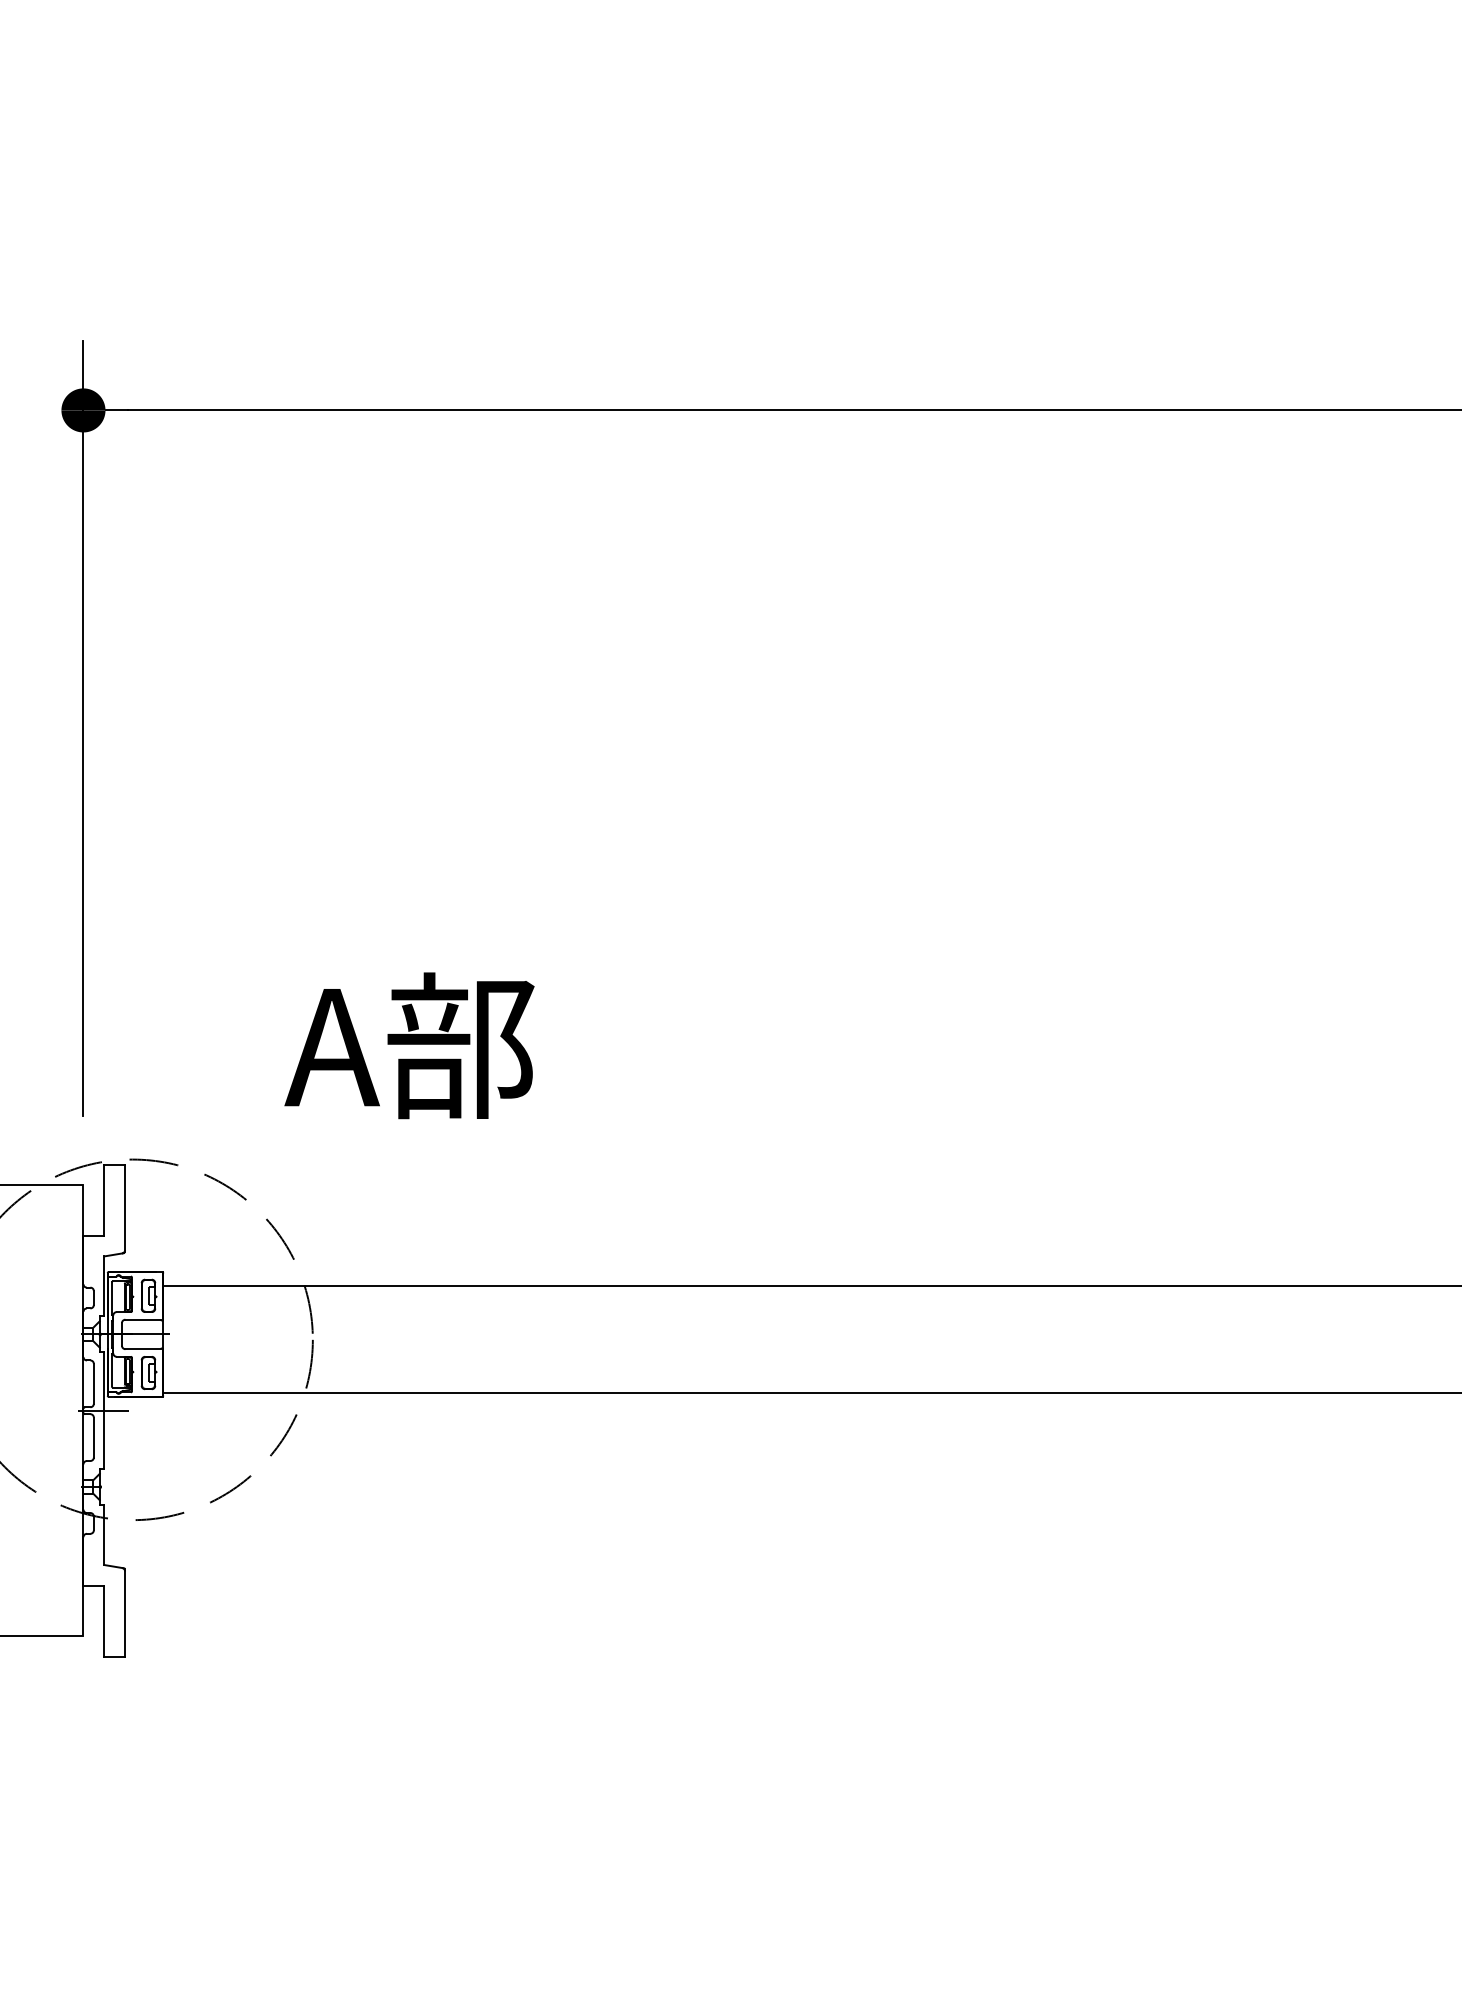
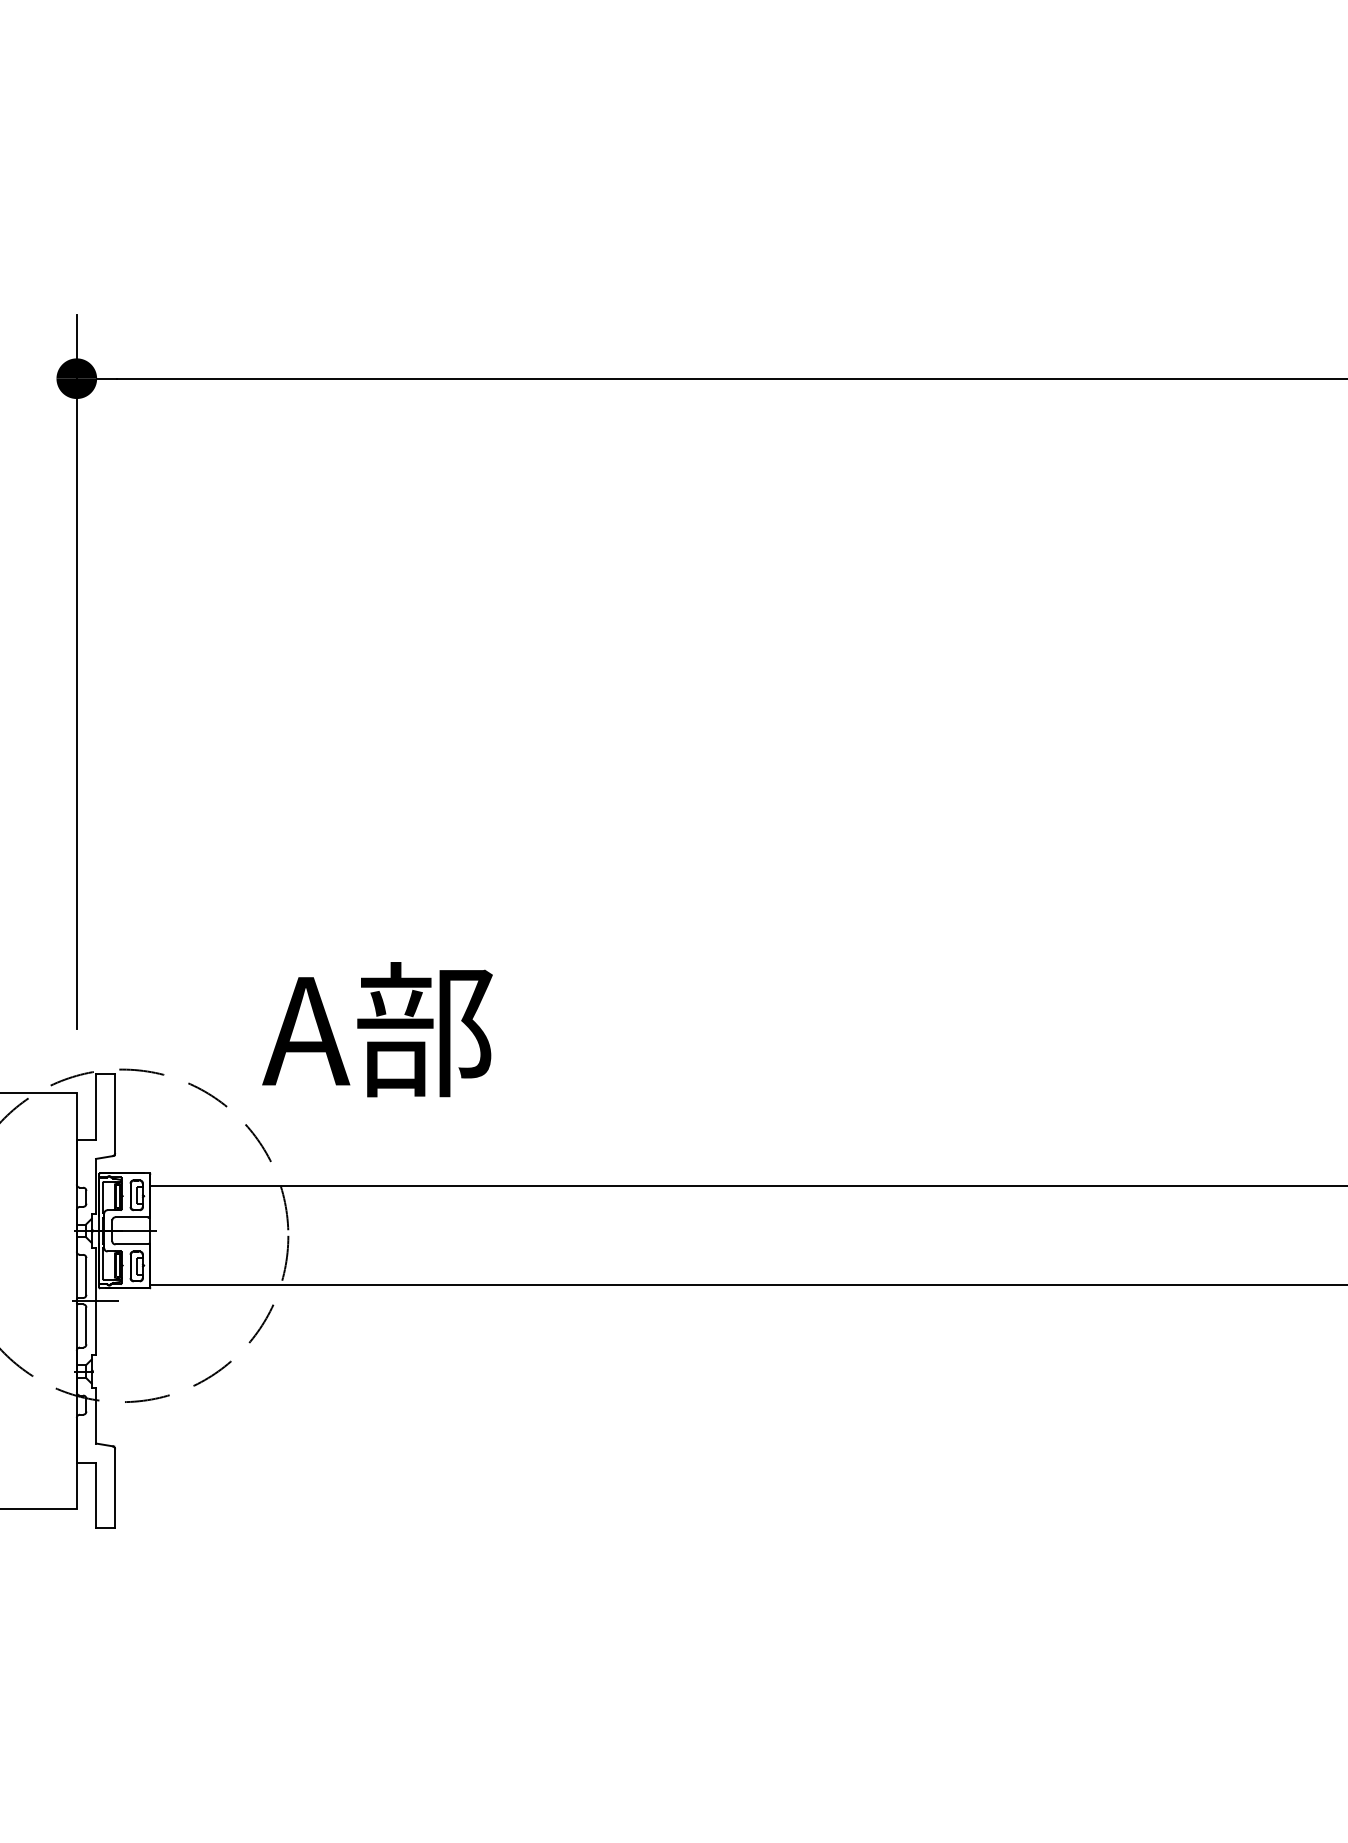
text: (409, 1045) -> (377, 1029), moved

